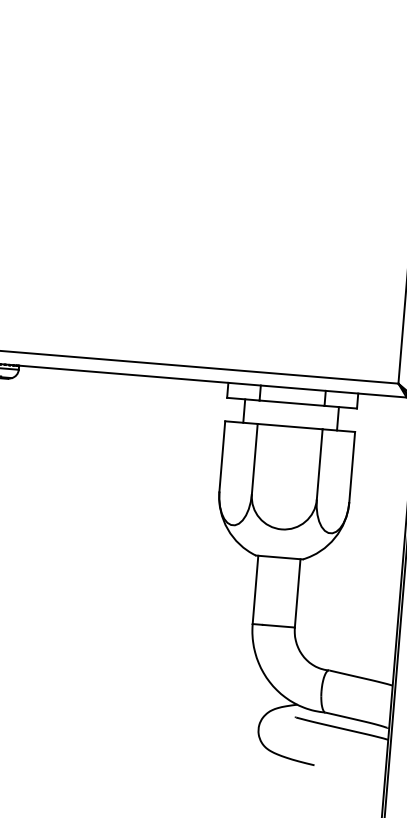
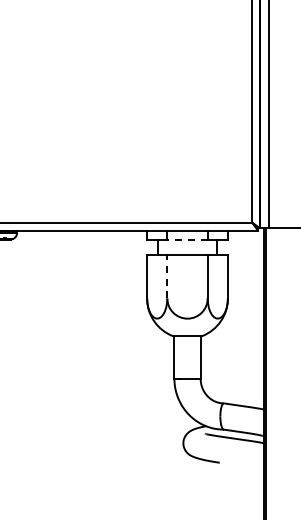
line: (291, 403) -> (187, 240), solid -> dashed
line: (255, 458) -> (167, 276), solid -> dashed

